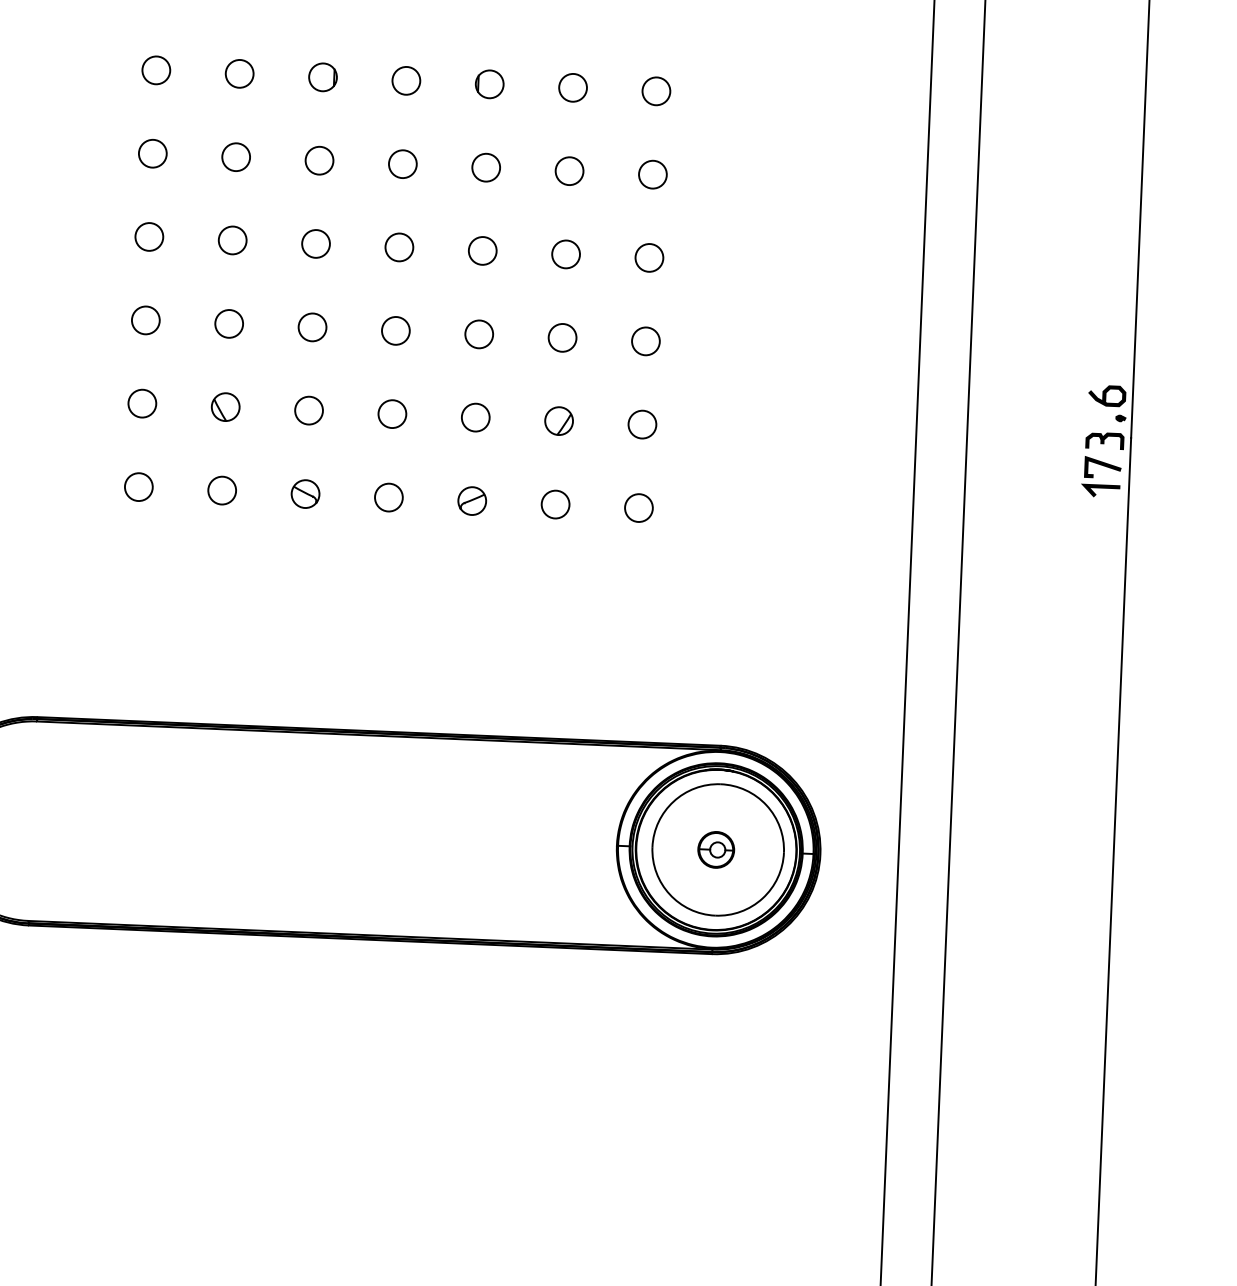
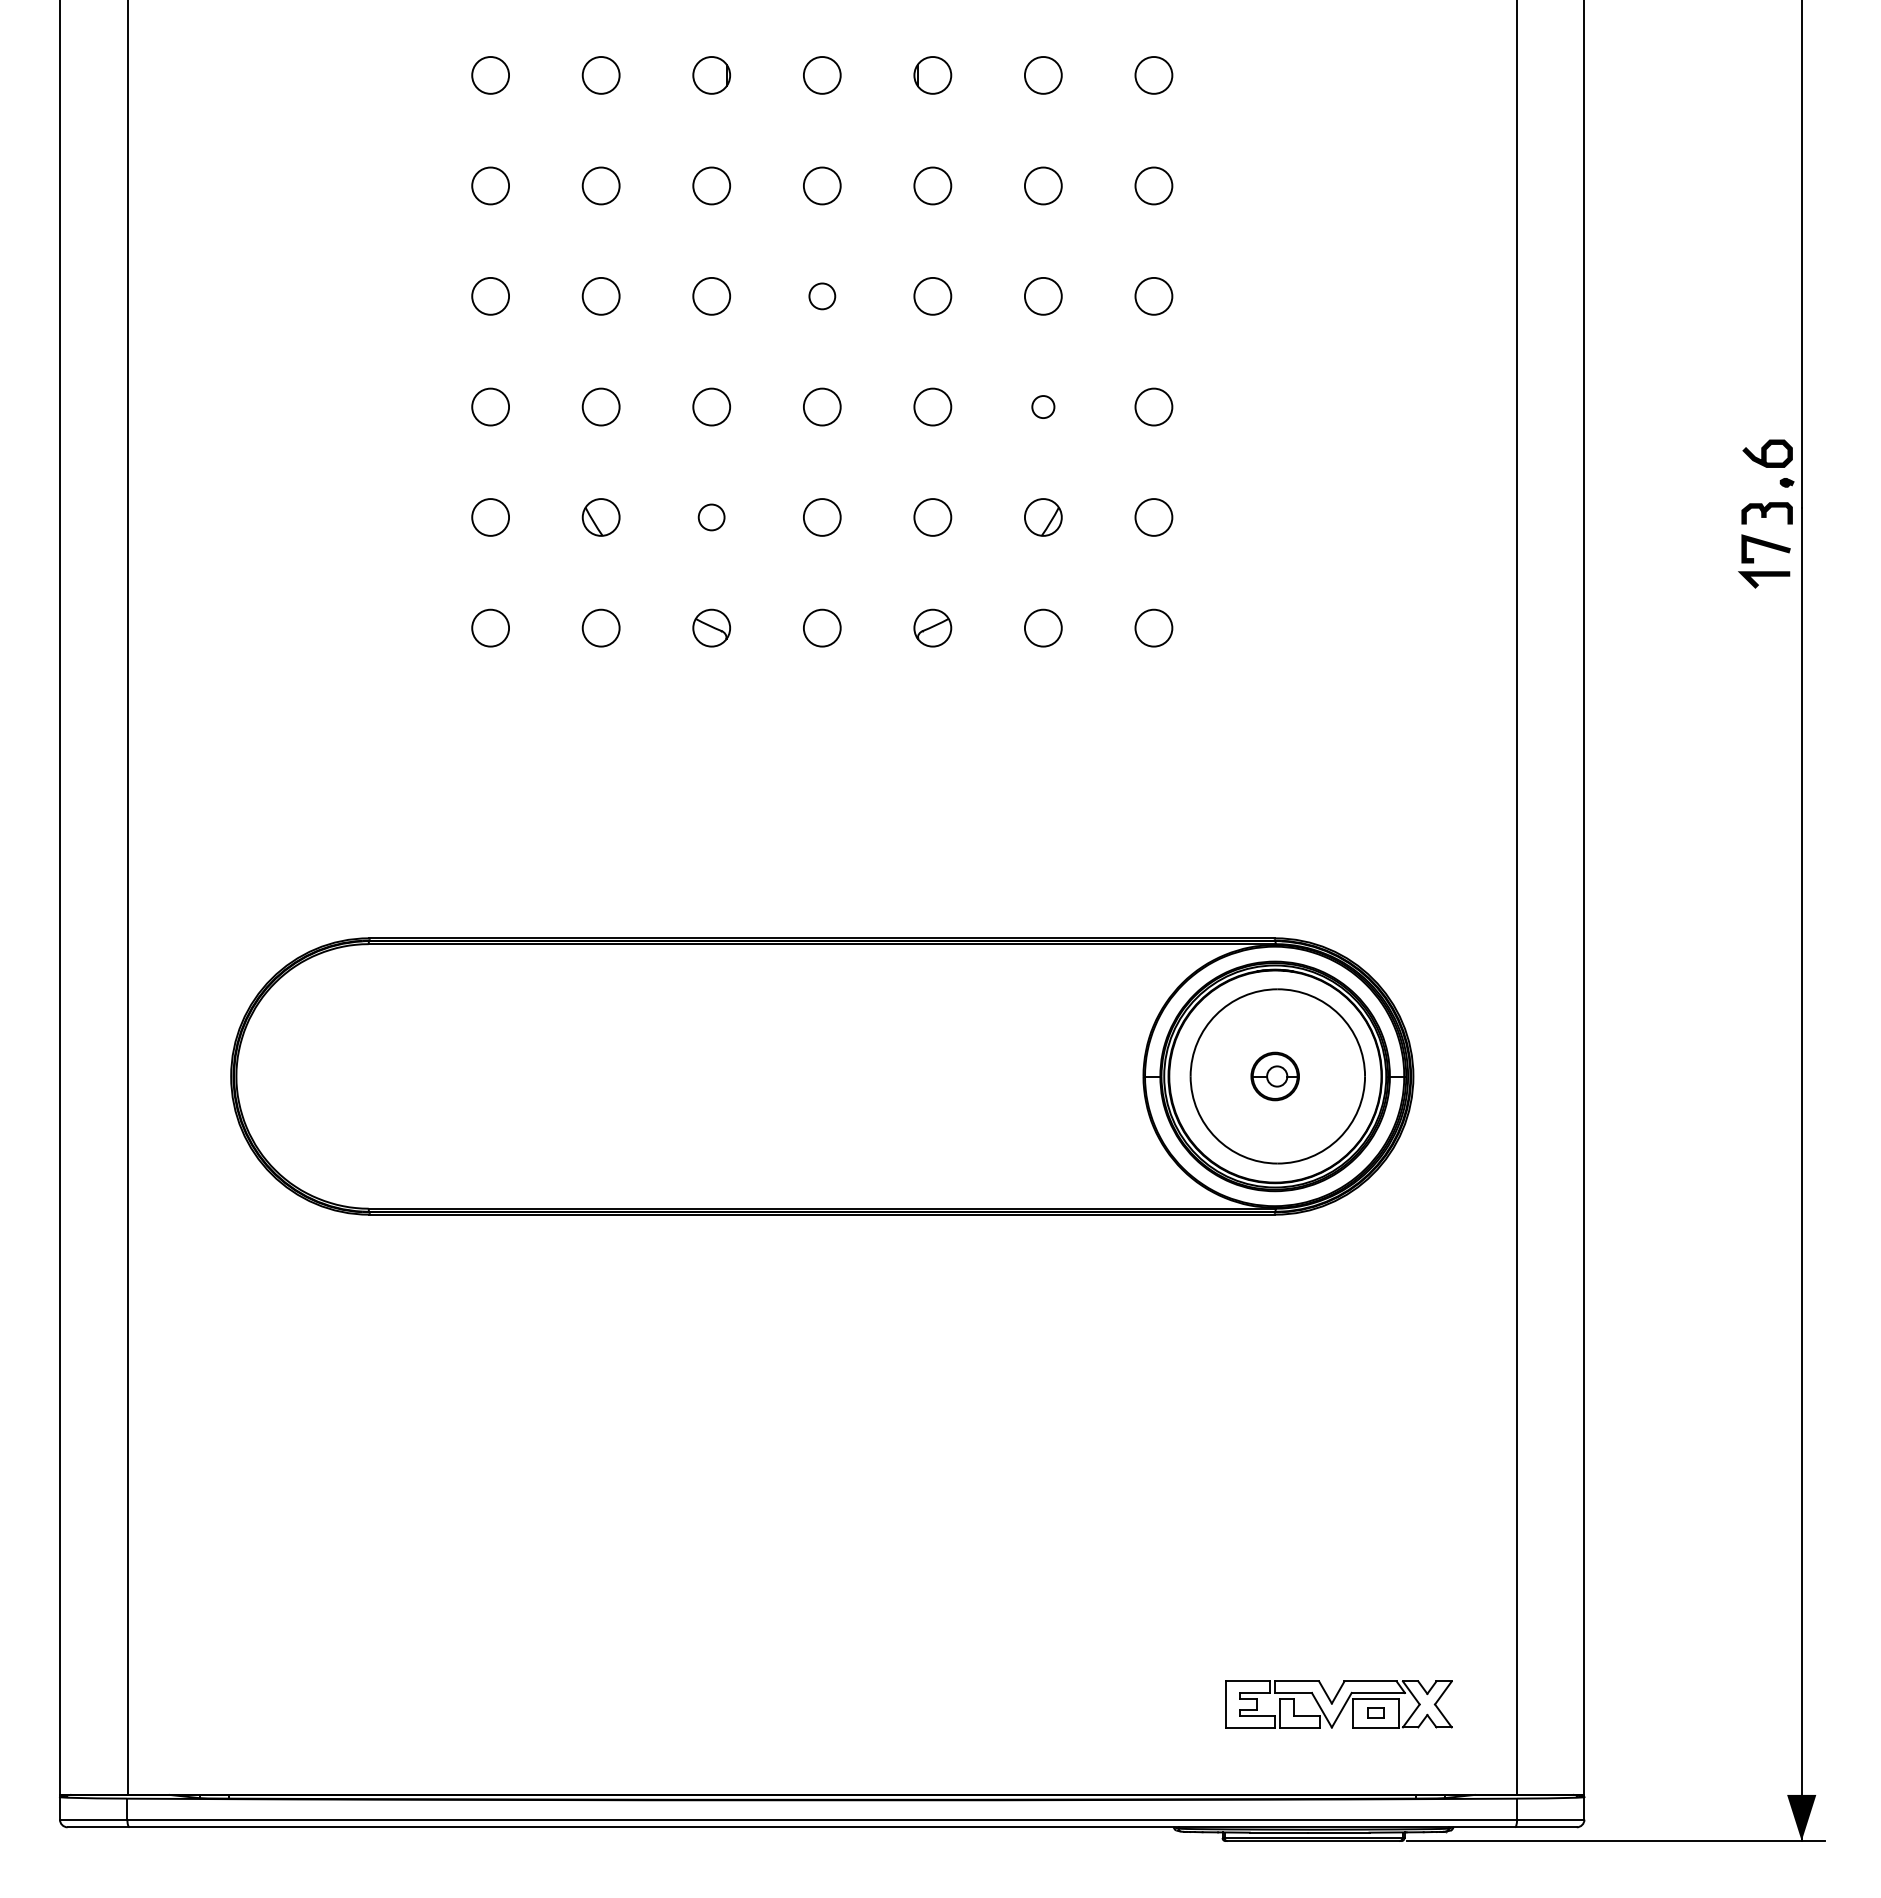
circle: (399, 247) -> (822, 296), size x0.7
circle: (561, 337) -> (1042, 406), size x0.6
circle: (308, 410) -> (711, 517), size x0.7

